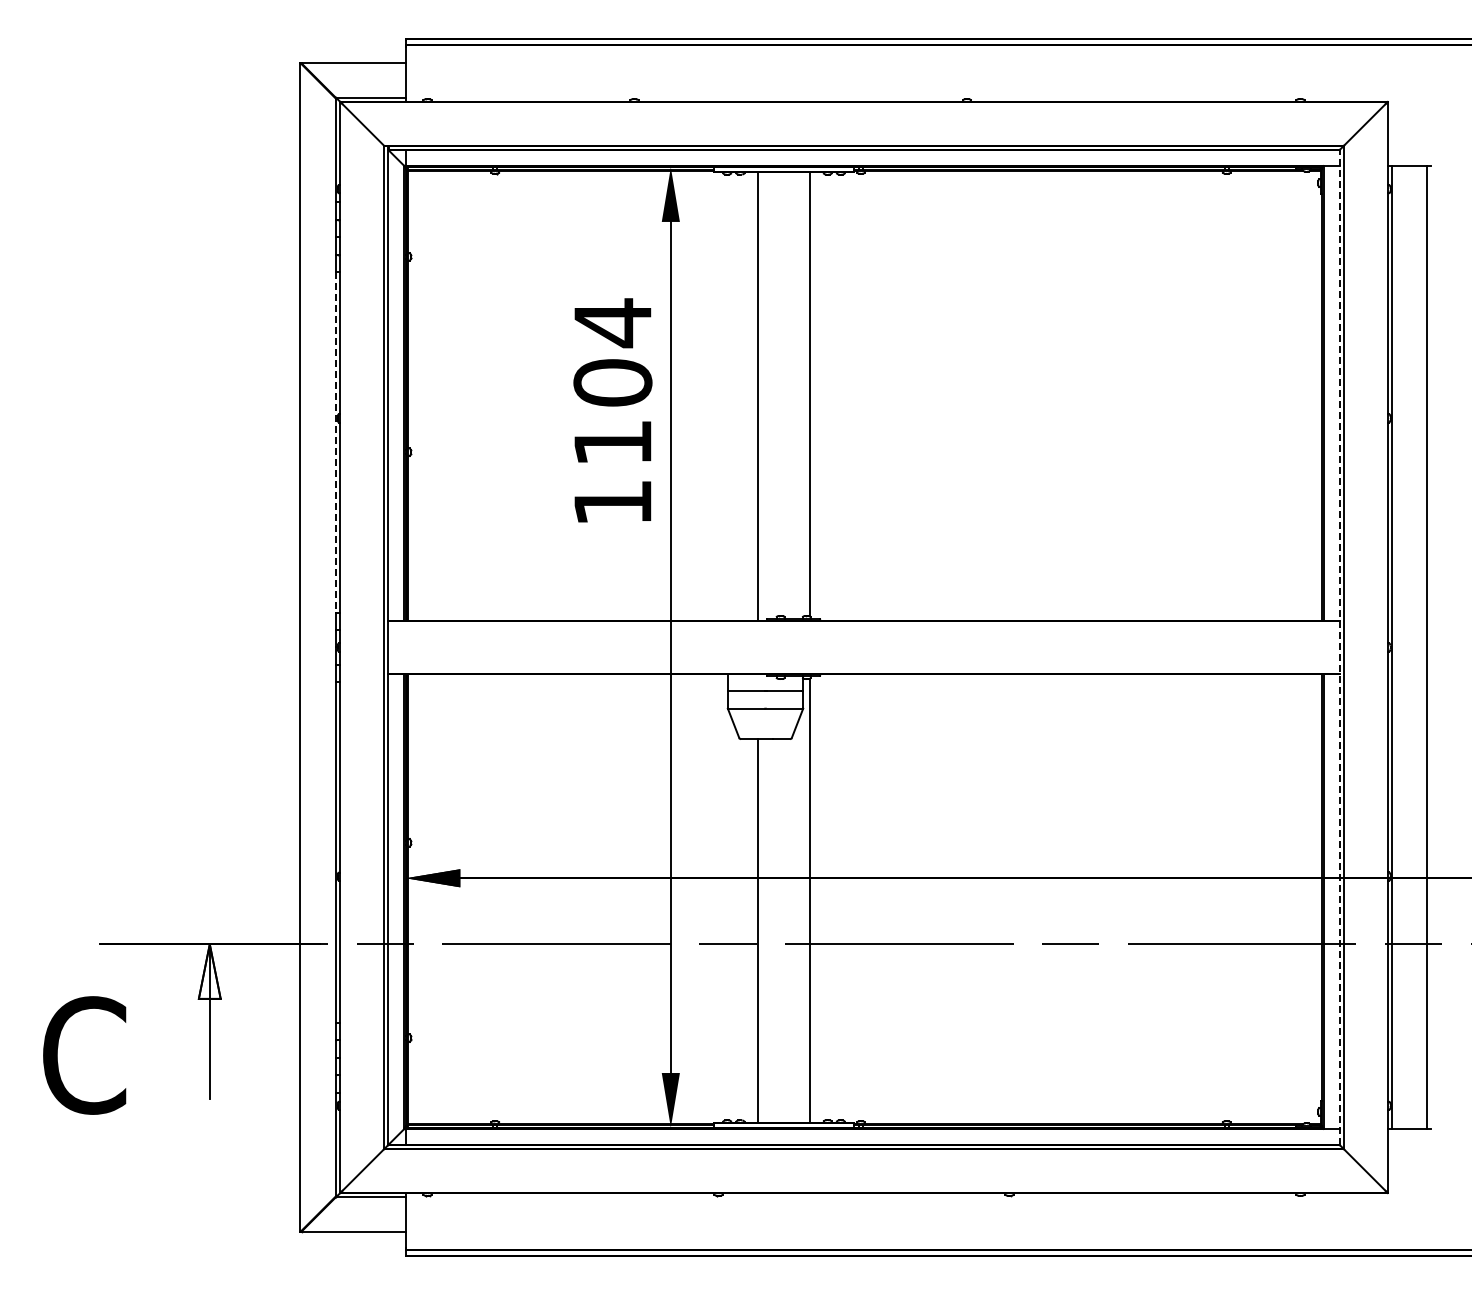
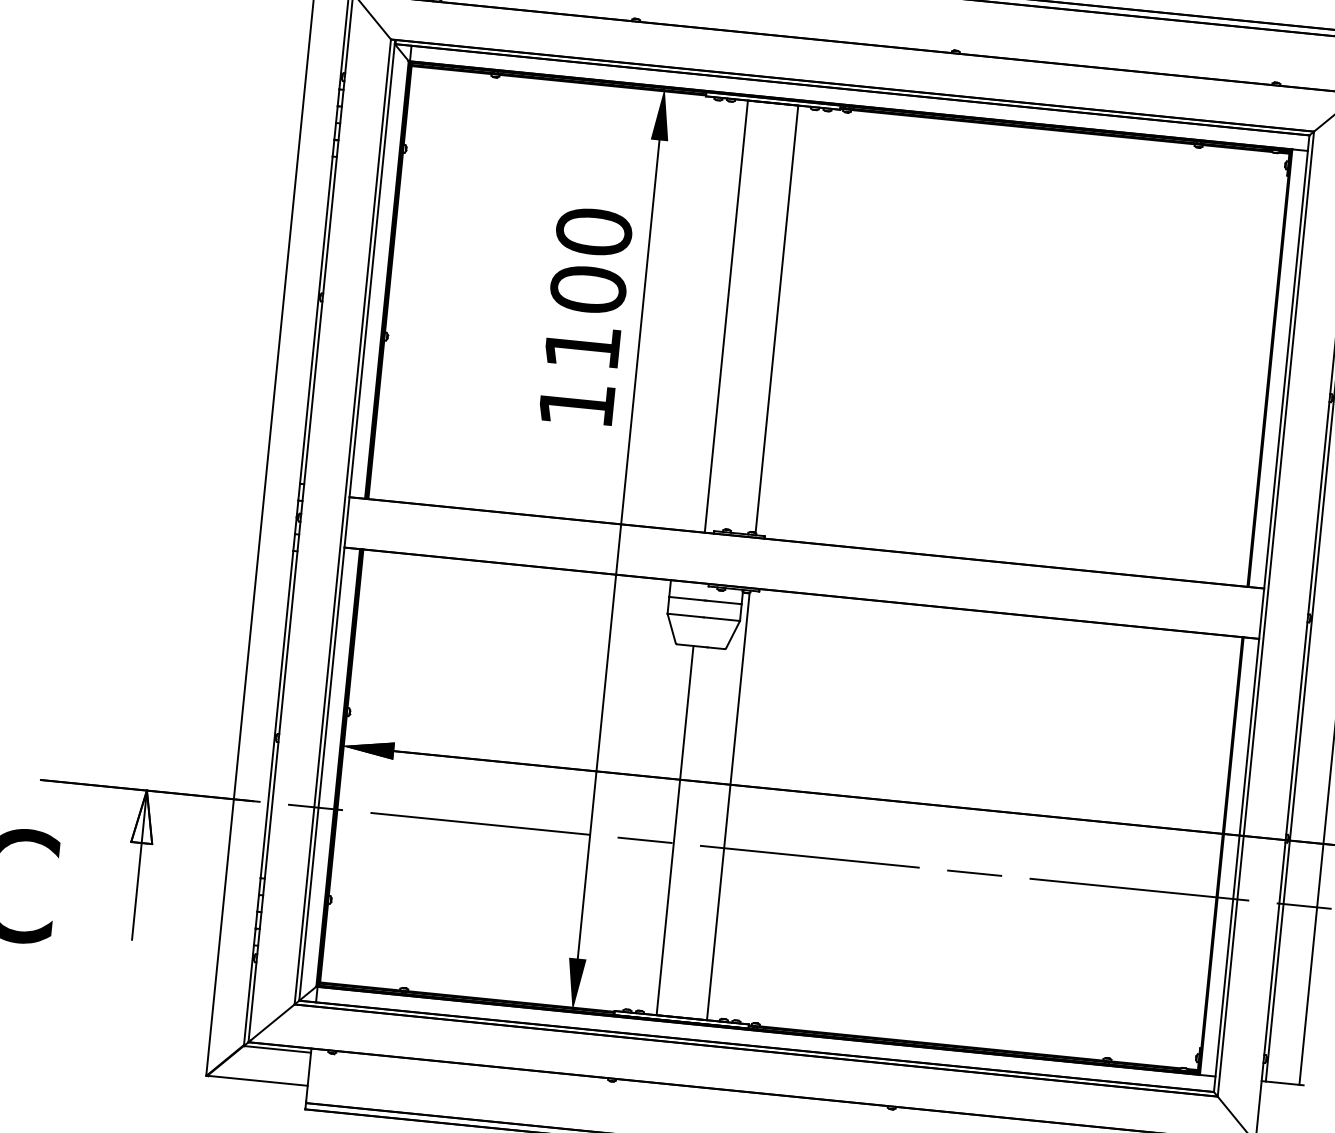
text: (612, 323) -> (593, 232), 1104 -> 1100
line: (335, 442) -> (315, 320), dashed -> solid
line: (1339, 647) -> (1261, 613), dashed -> solid

